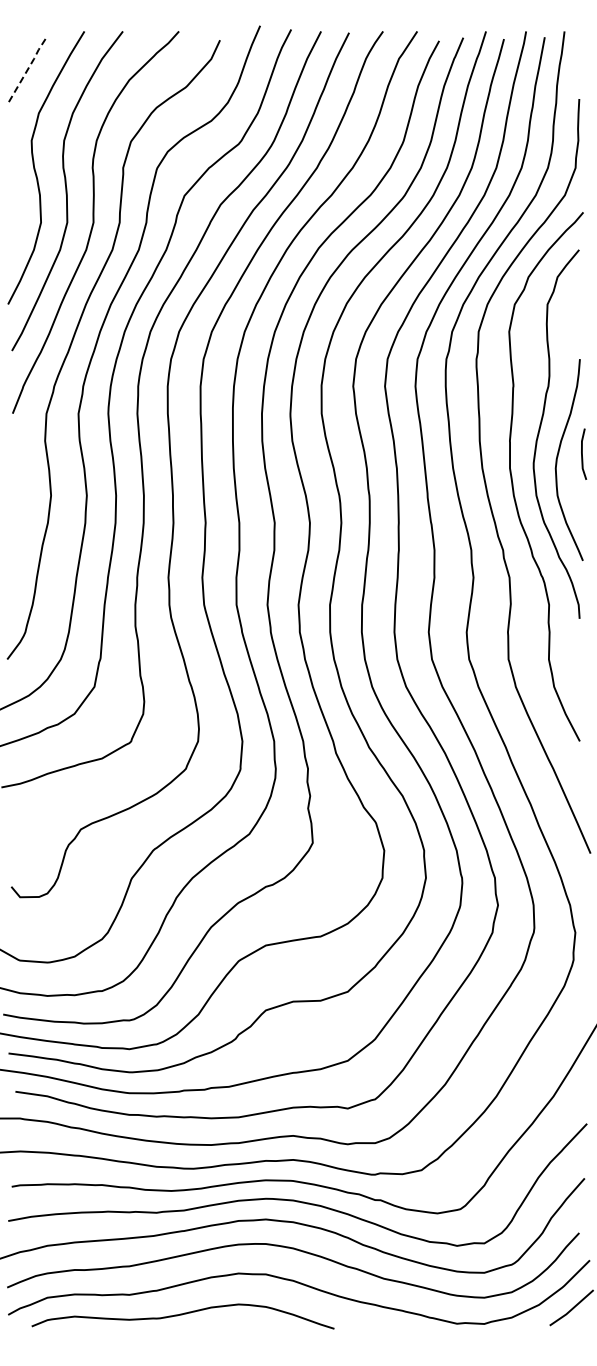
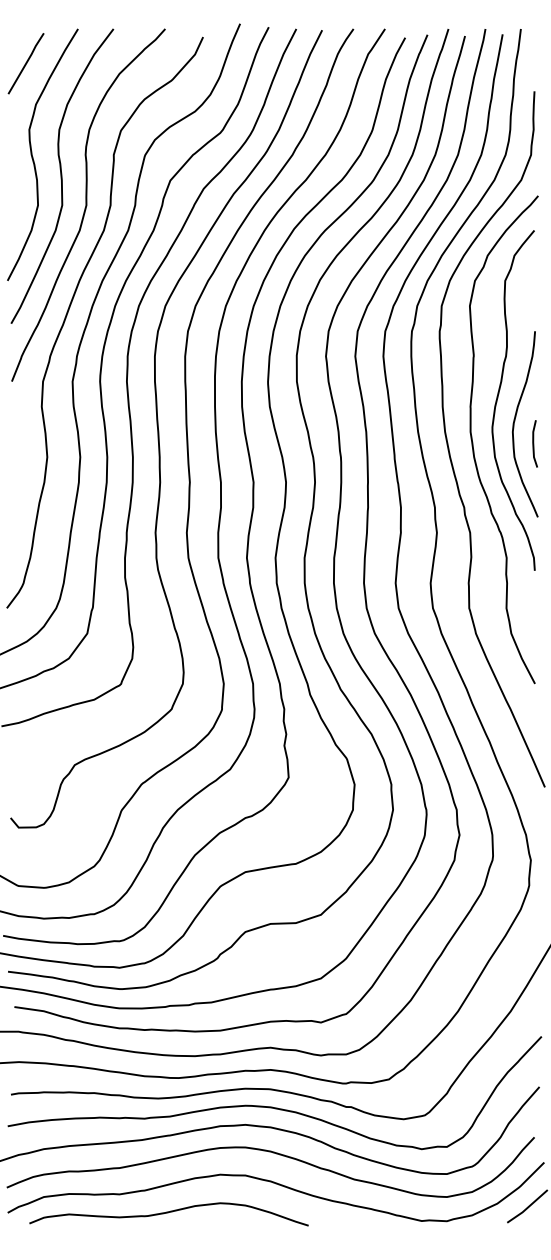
line: (28, 68) -> (26, 63), dashed -> solid
line: (582, 453) -> (533, 443), moved

